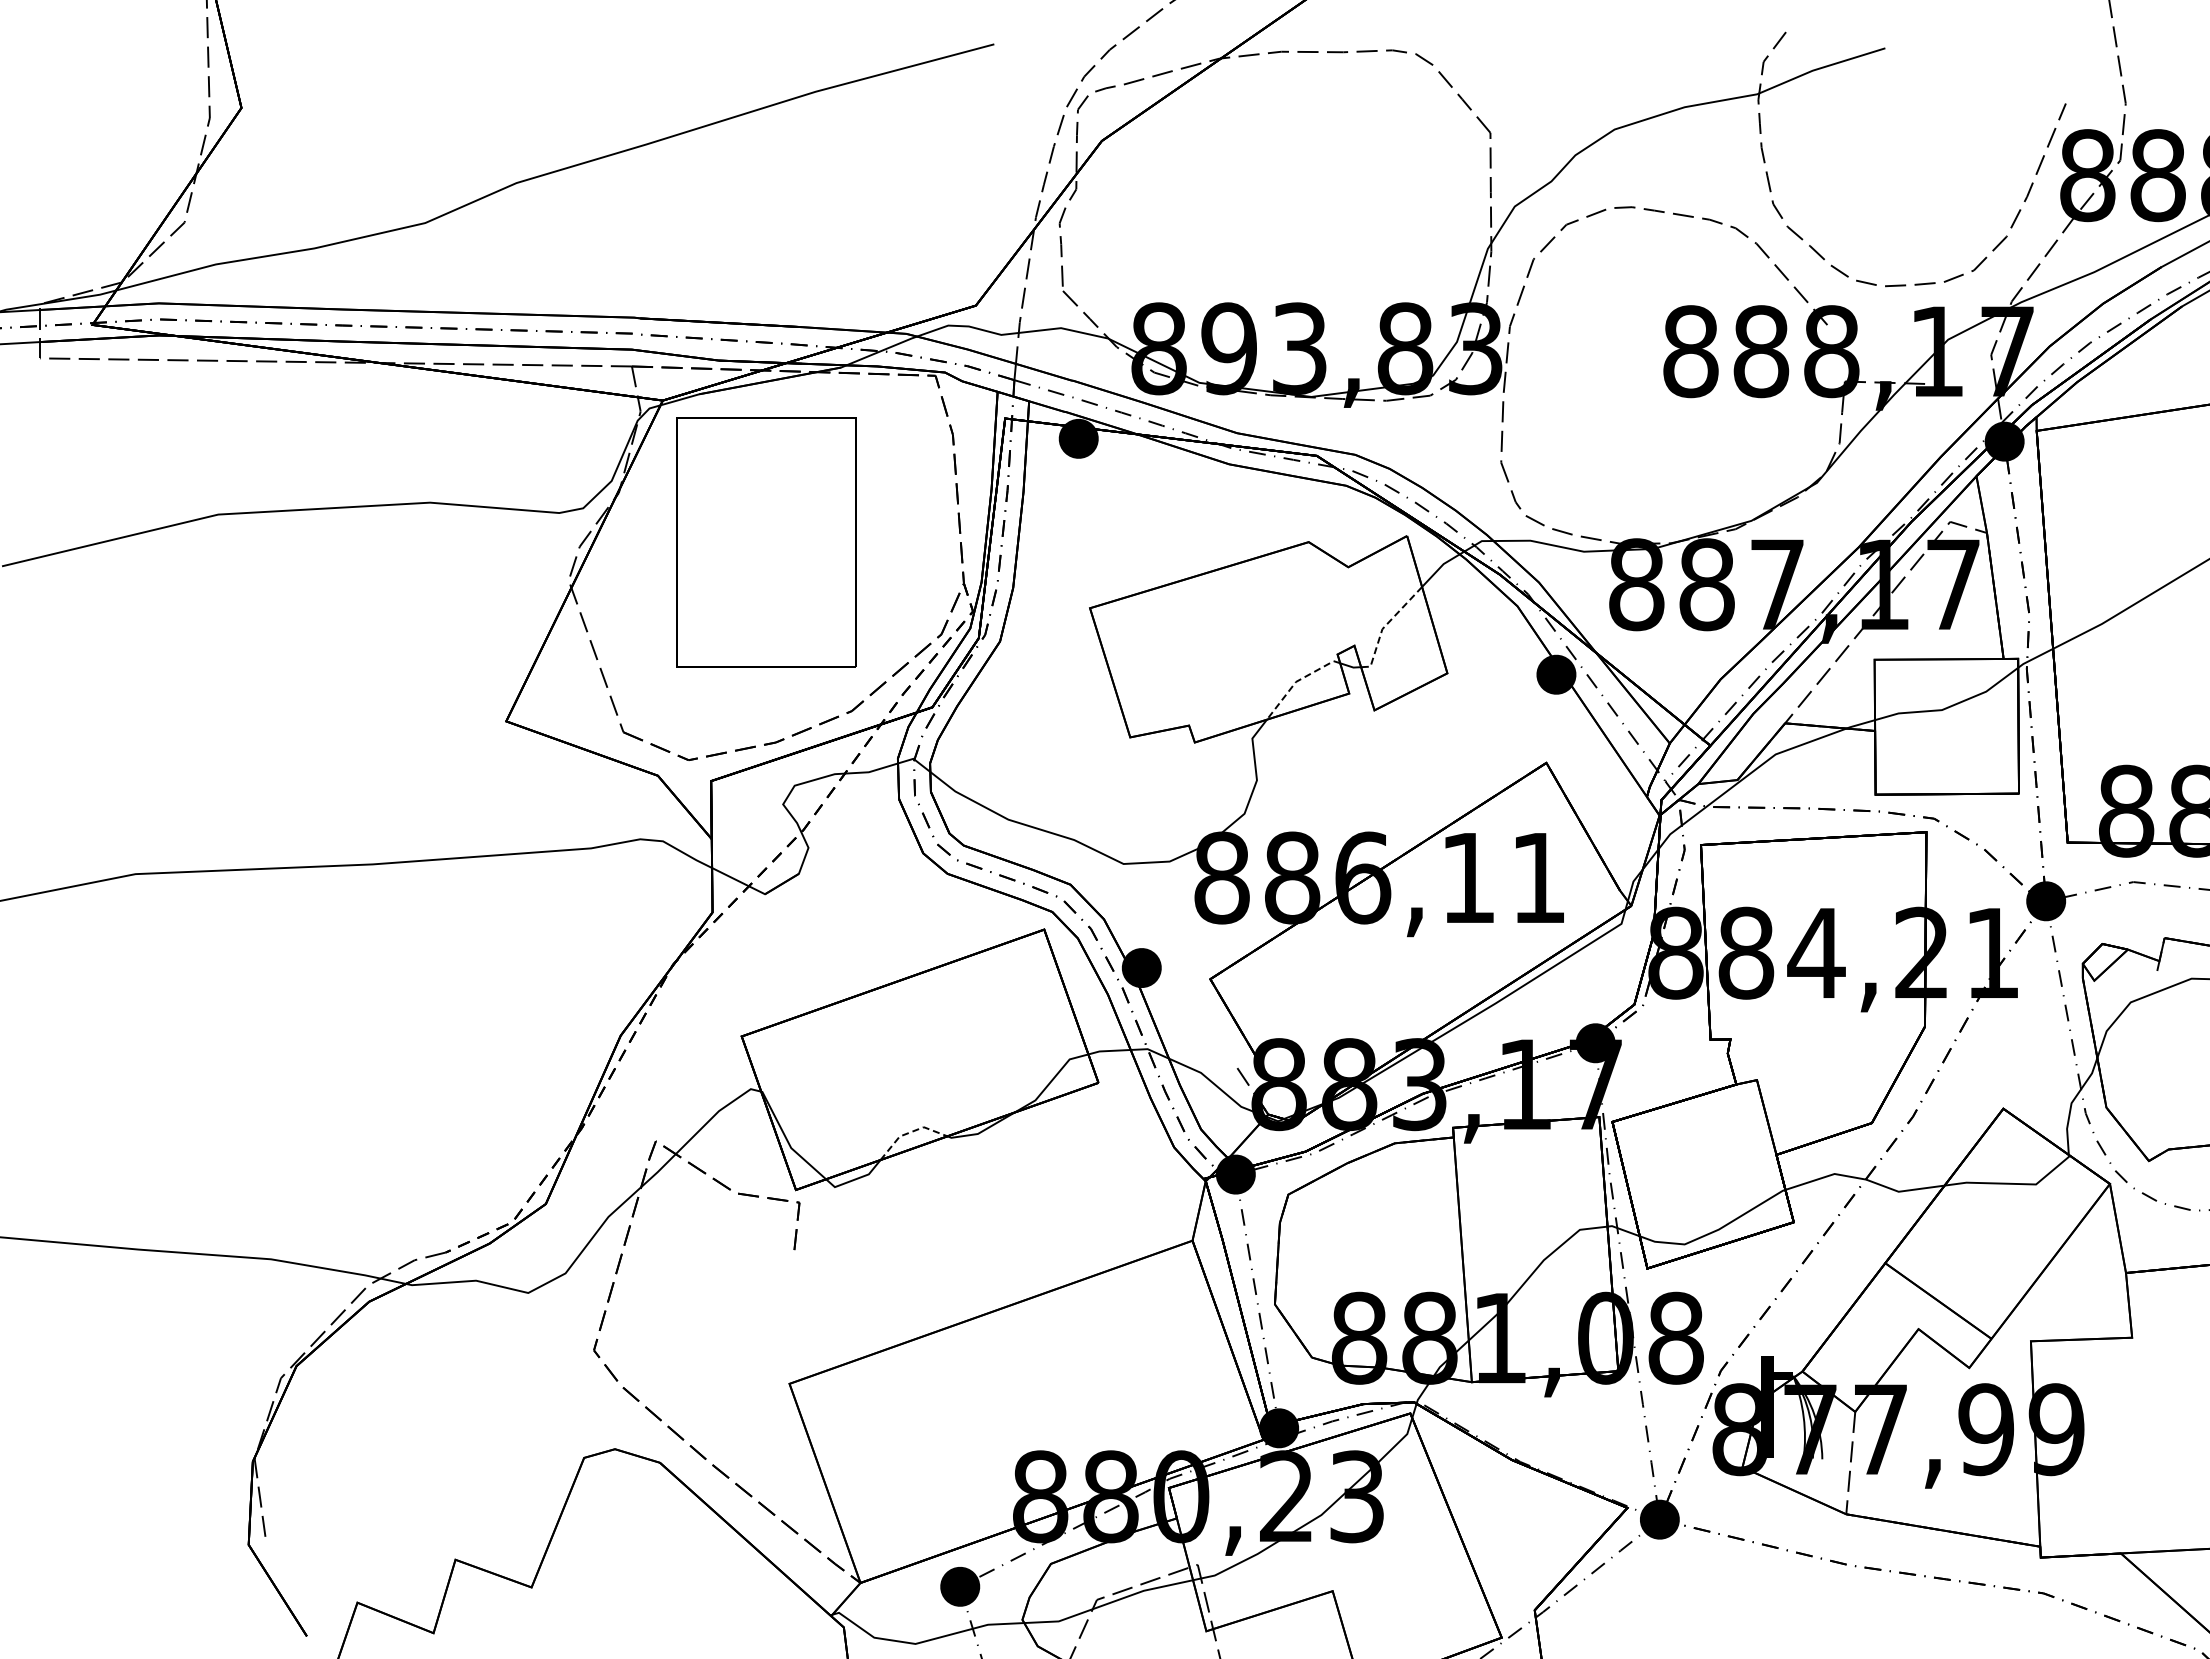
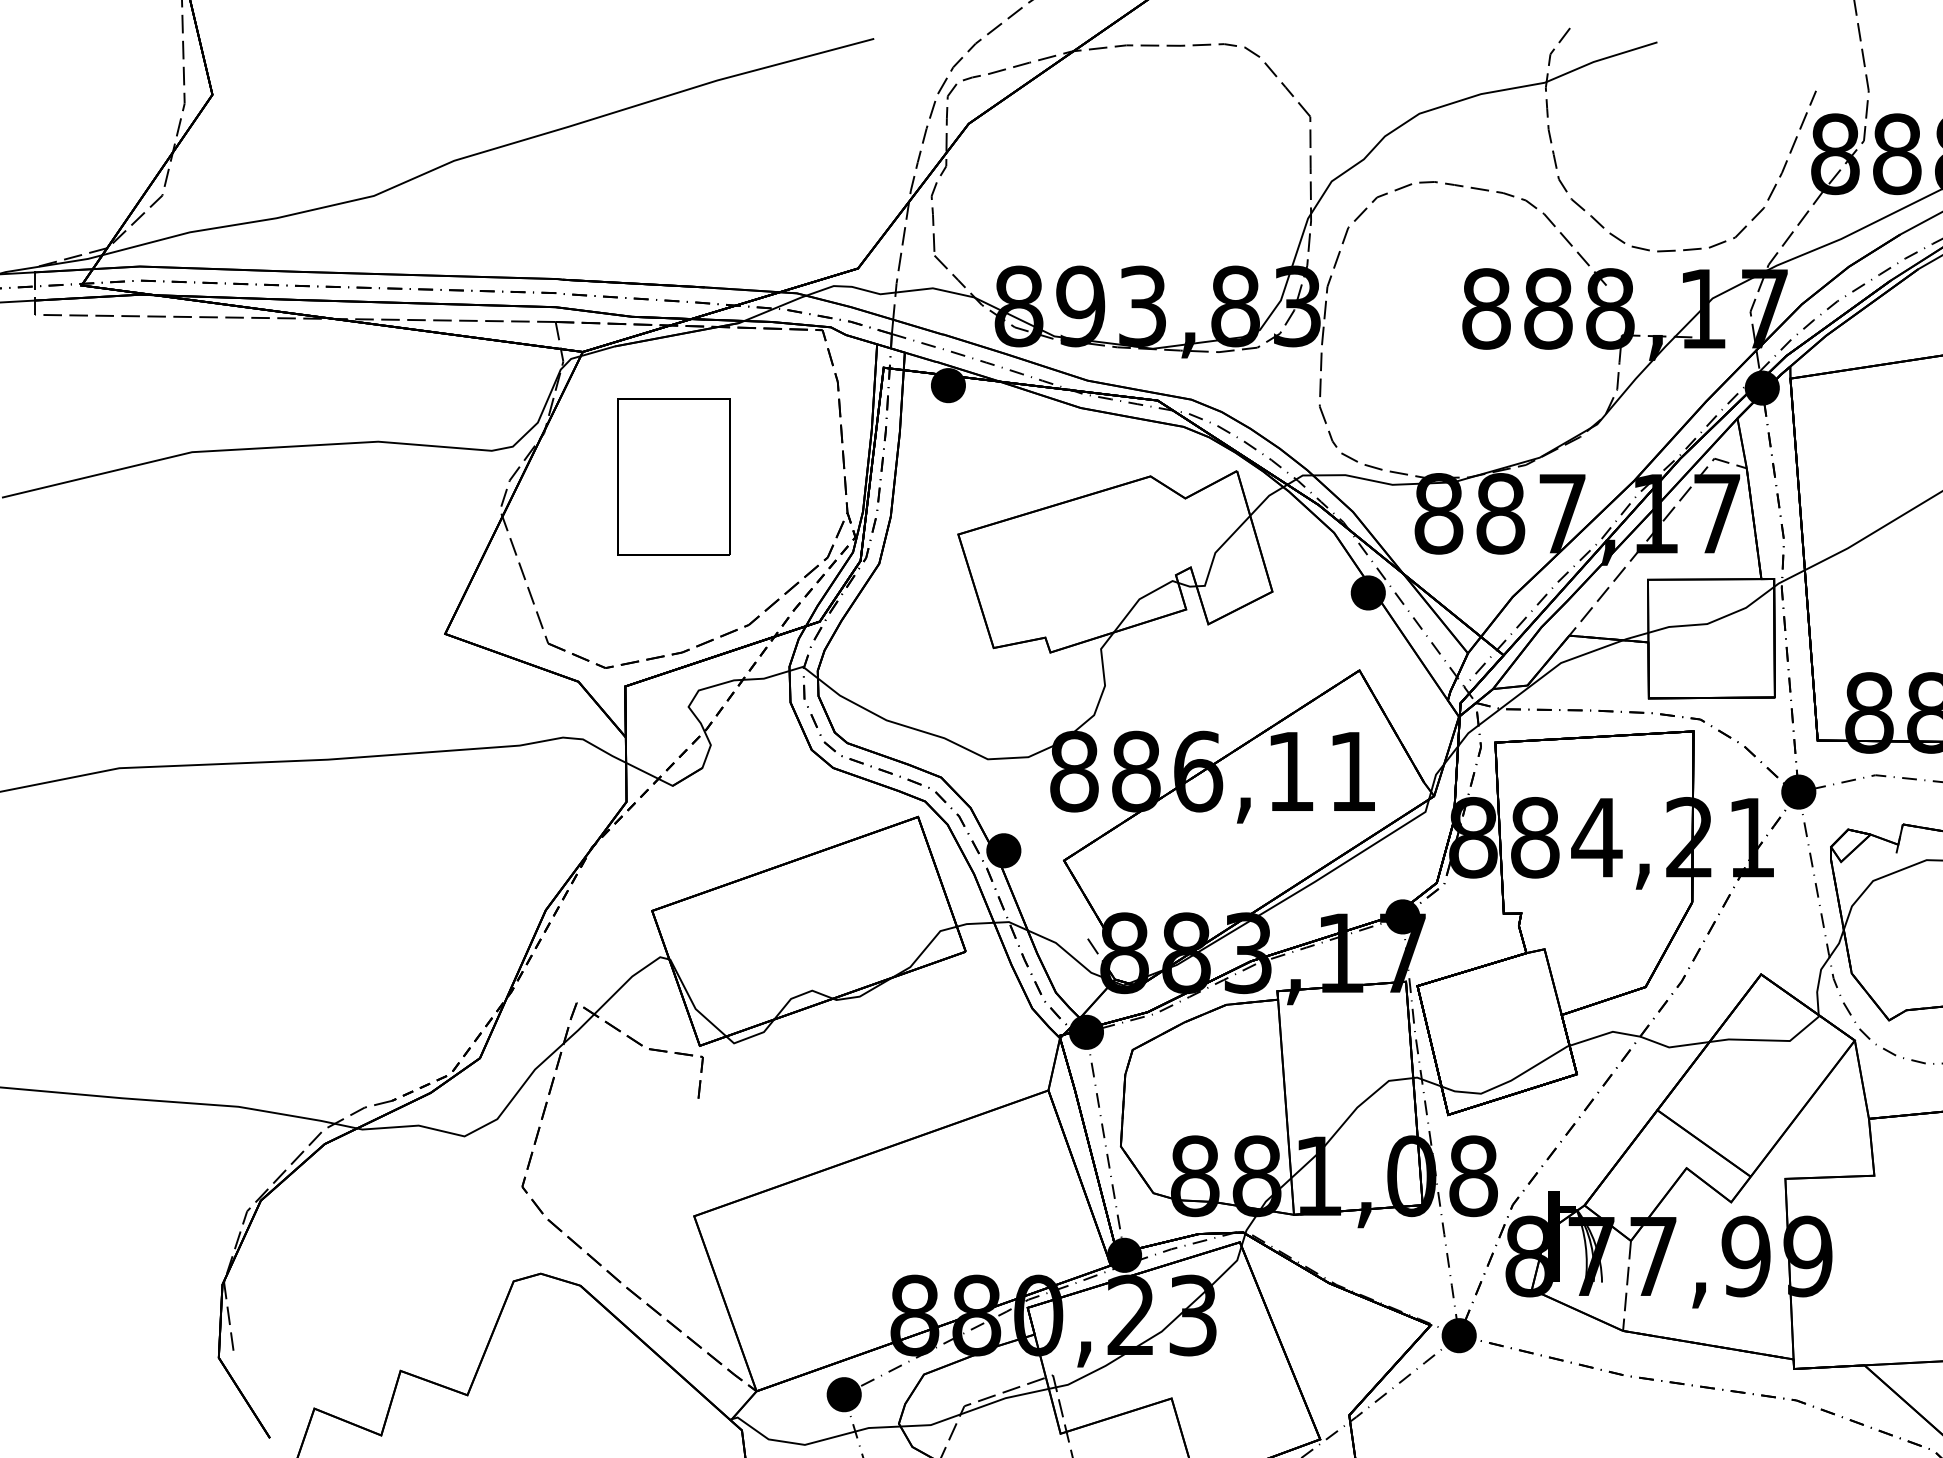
part: (766, 542) -> (673, 476), size x0.71
line: (1384, 626) -> (1217, 550), dashed -> solid
line: (1296, 681) -> (1139, 598), dashed -> solid
line: (909, 1132) -> (799, 995), dashed -> solid

